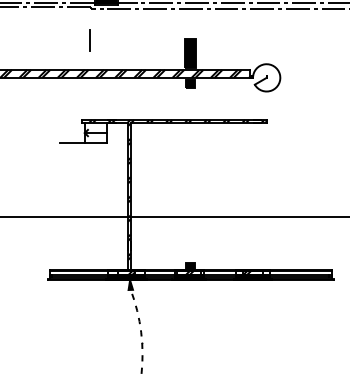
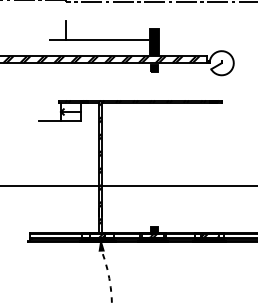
line: (127, 51) -> (98, 39), added

